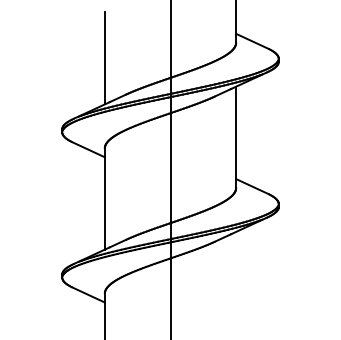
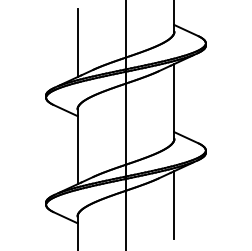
line: (236, 277) -> (174, 204), added

